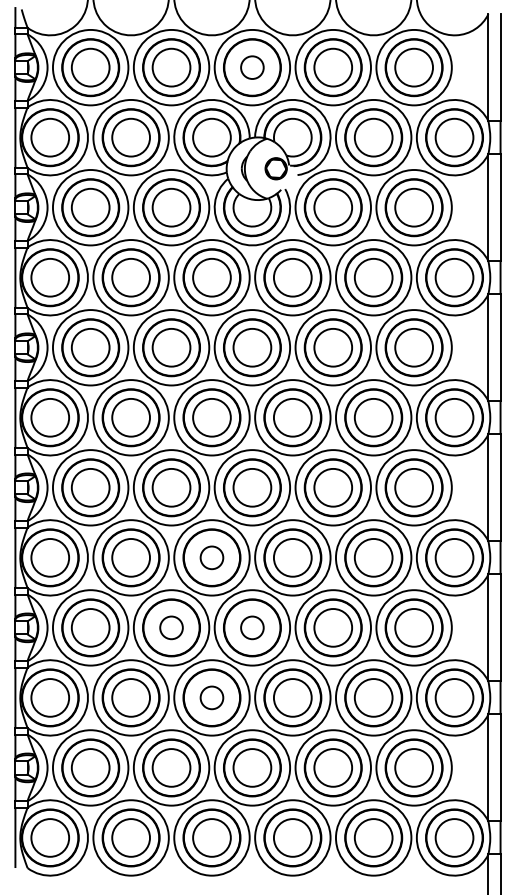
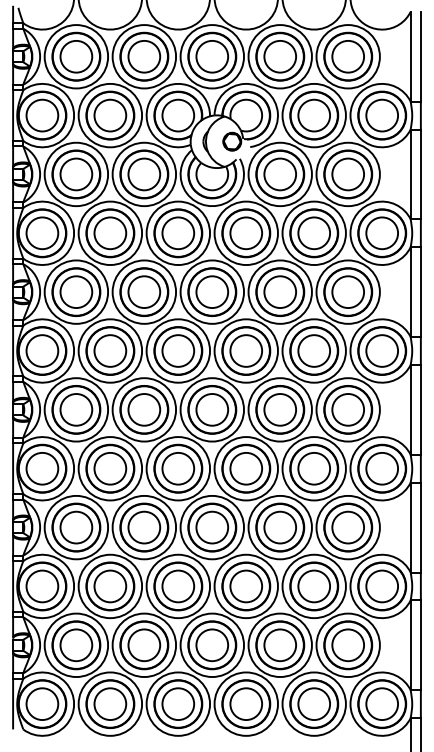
circle: (252, 67) -> (212, 56), size x1.67
circle: (212, 557) -> (178, 468), size x1.67
circle: (171, 627) -> (144, 527), size x1.67
circle: (252, 627) -> (212, 527), size x1.67
circle: (212, 697) -> (178, 586), size x1.67

